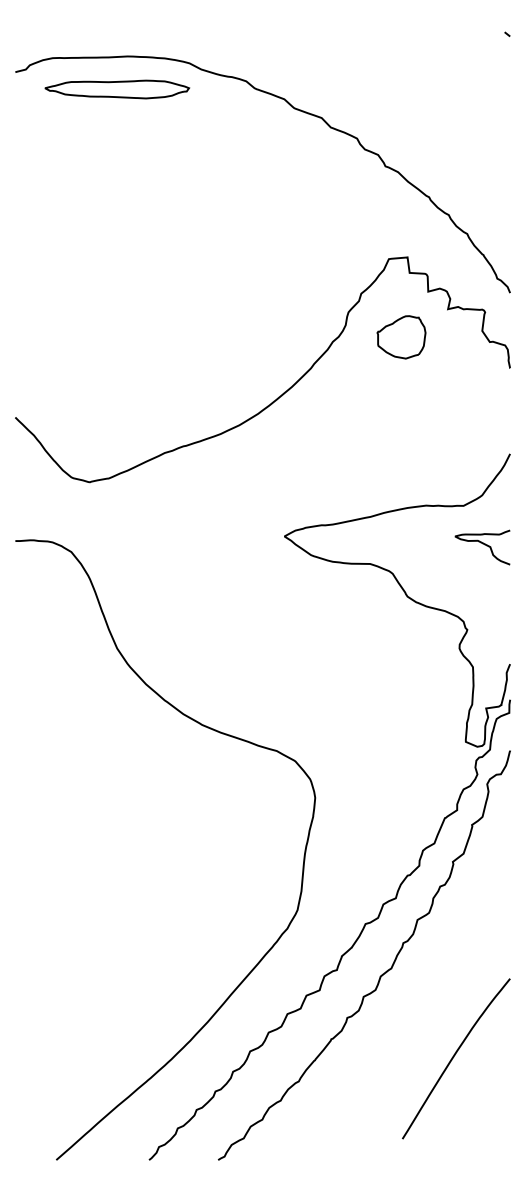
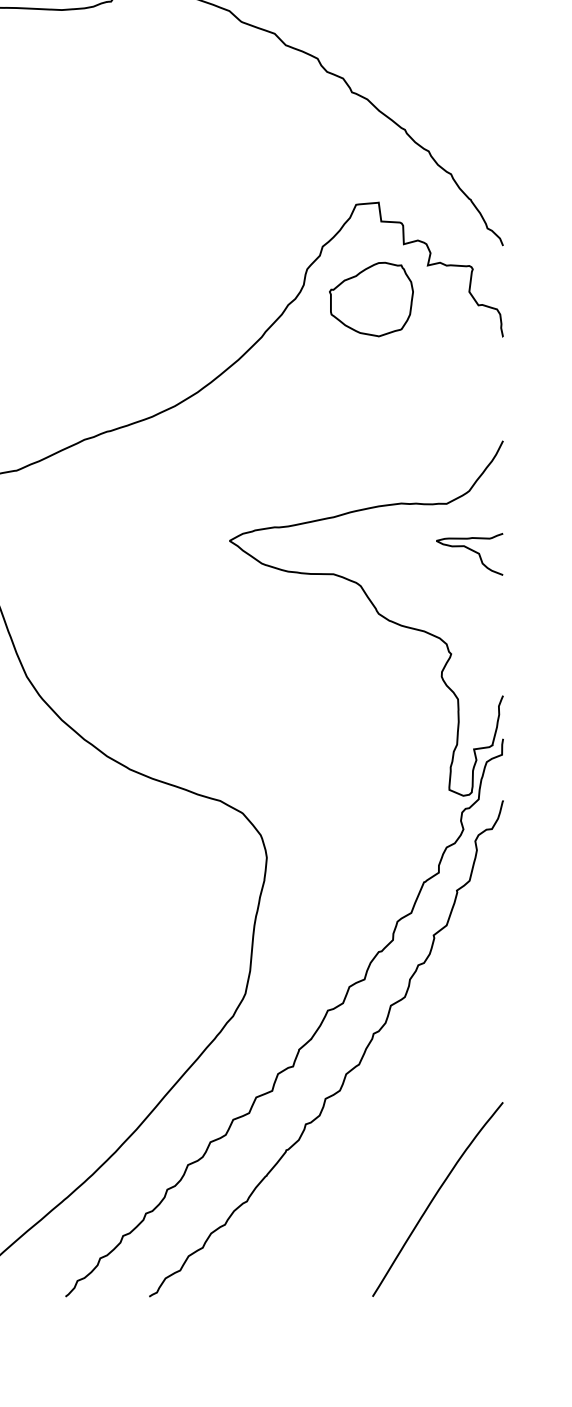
part: (401, 337) -> (371, 299), size x1.43
curve: (454, 1057) -> (435, 1197), moved

